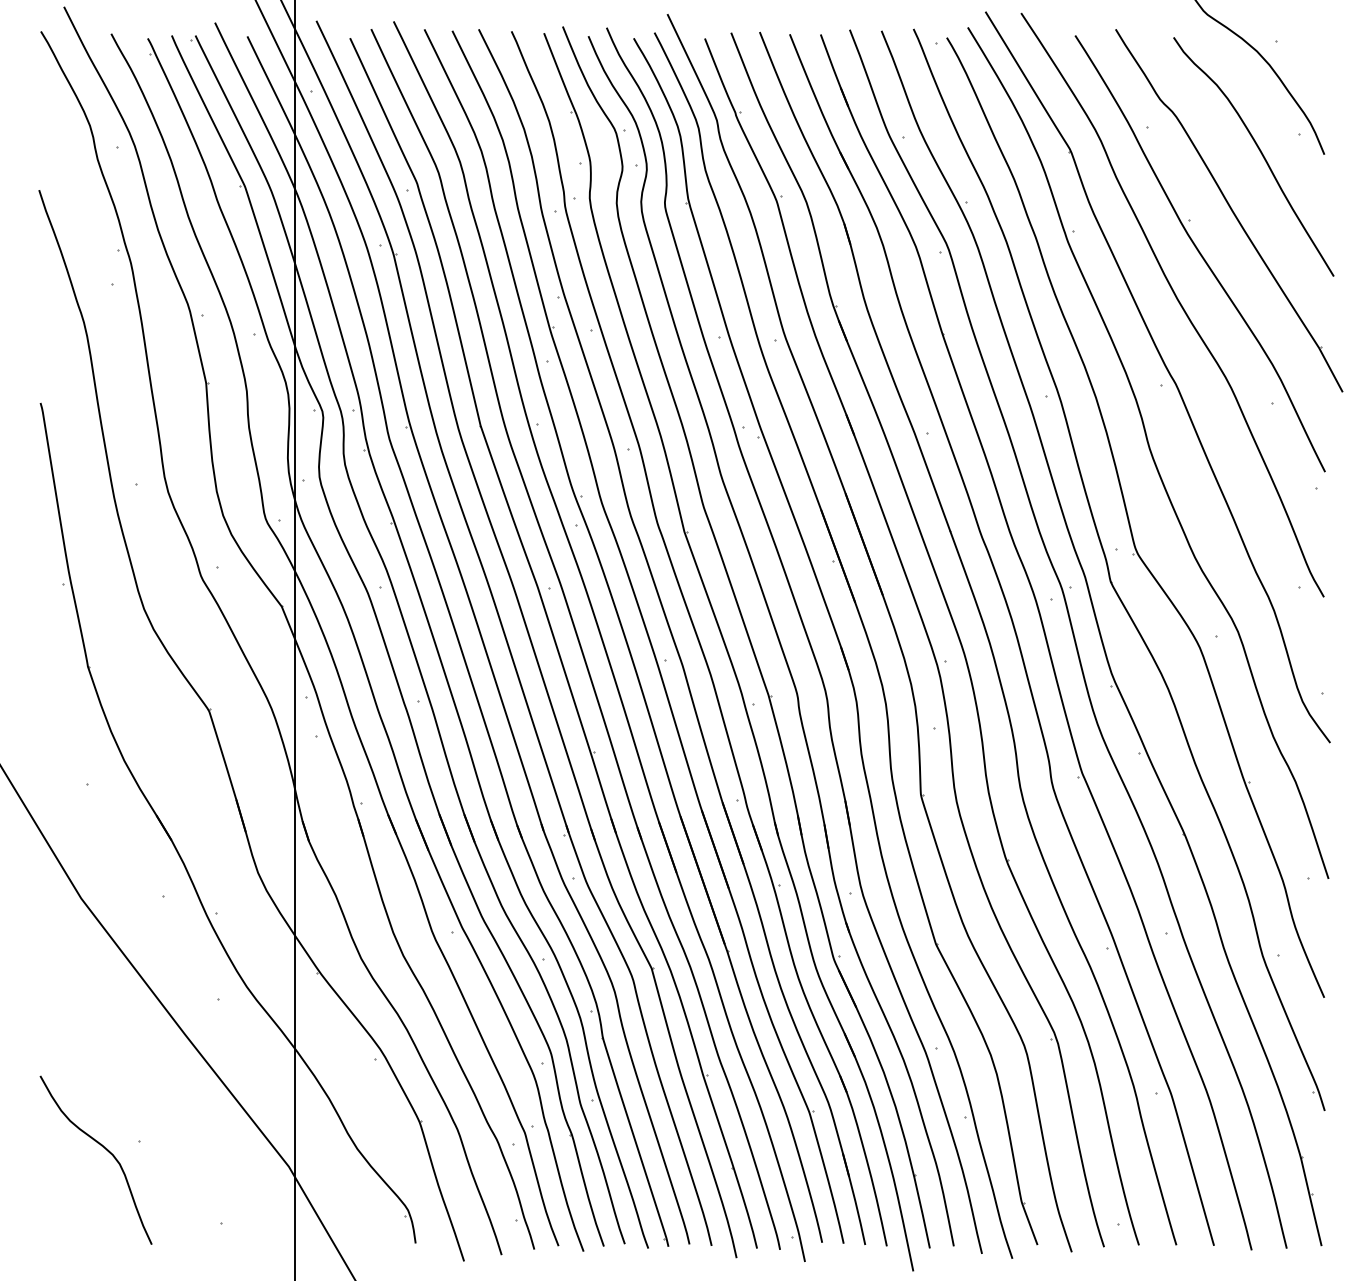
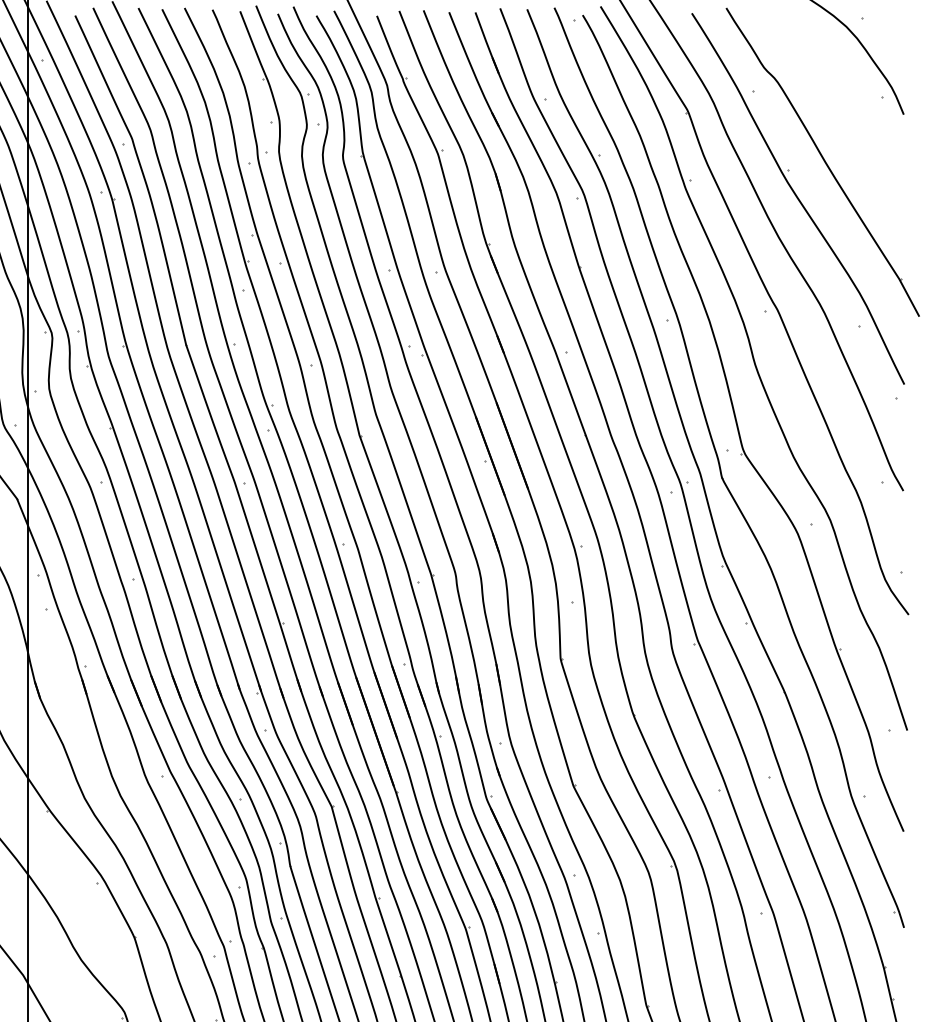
curve: (1260, 153) -> (849, 113), removed

